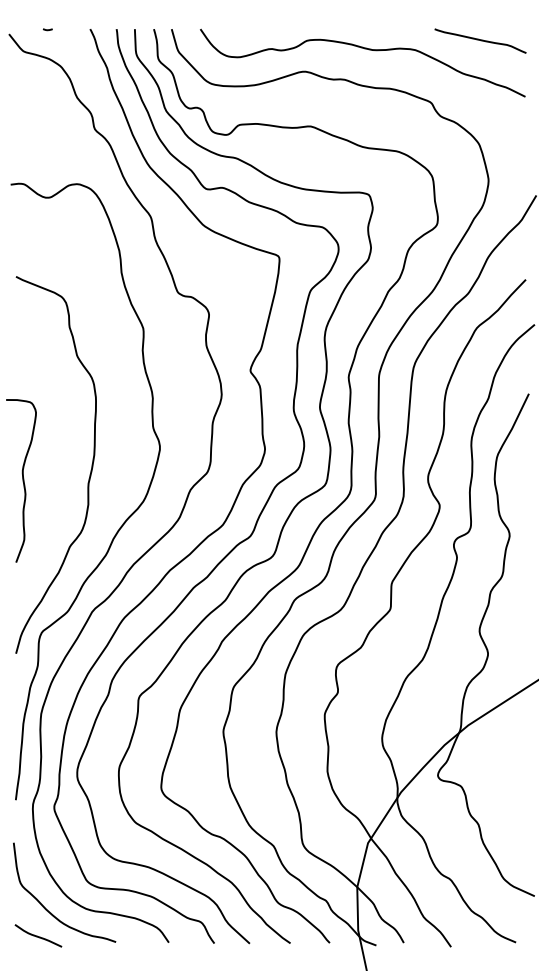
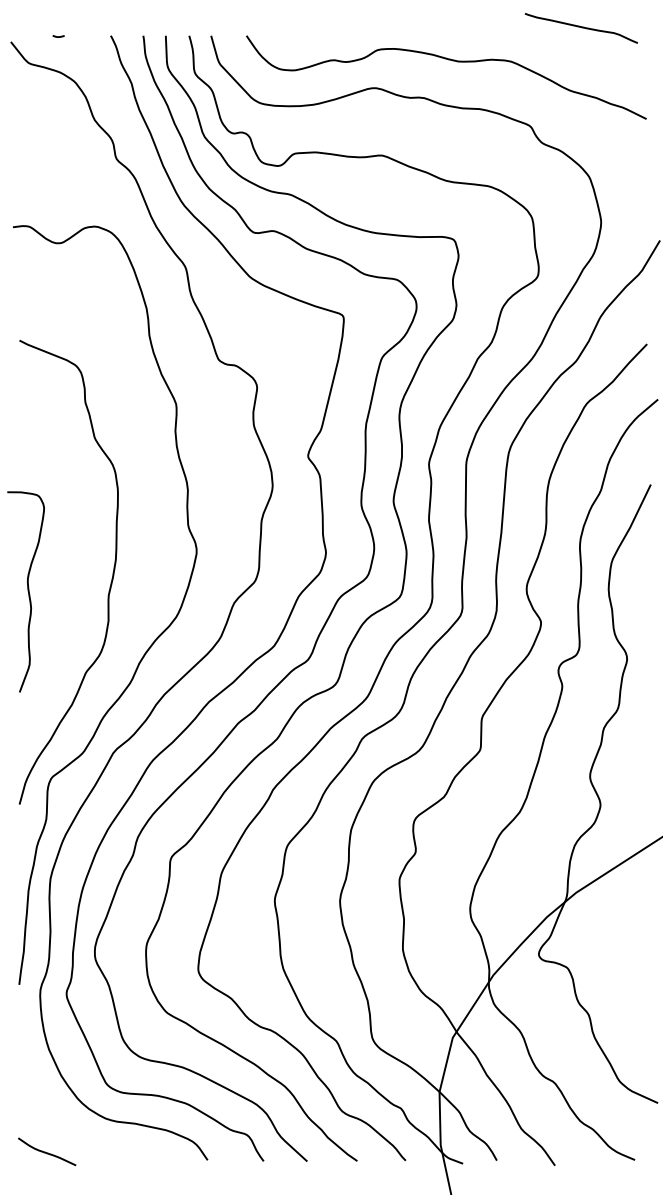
curve: (480, 40) -> (581, 27), moved
curve: (51, 912) -> (63, 1123), removed

